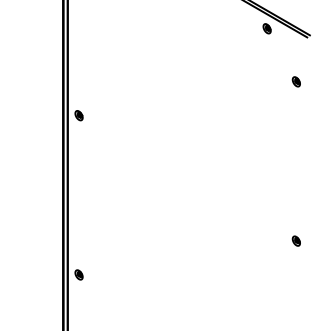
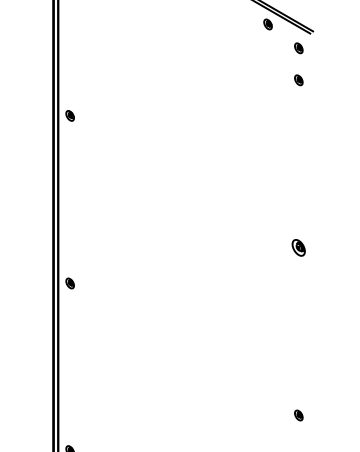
part: (296, 51) -> (298, 48), added
part: (296, 240) -> (298, 247), size x1.6

